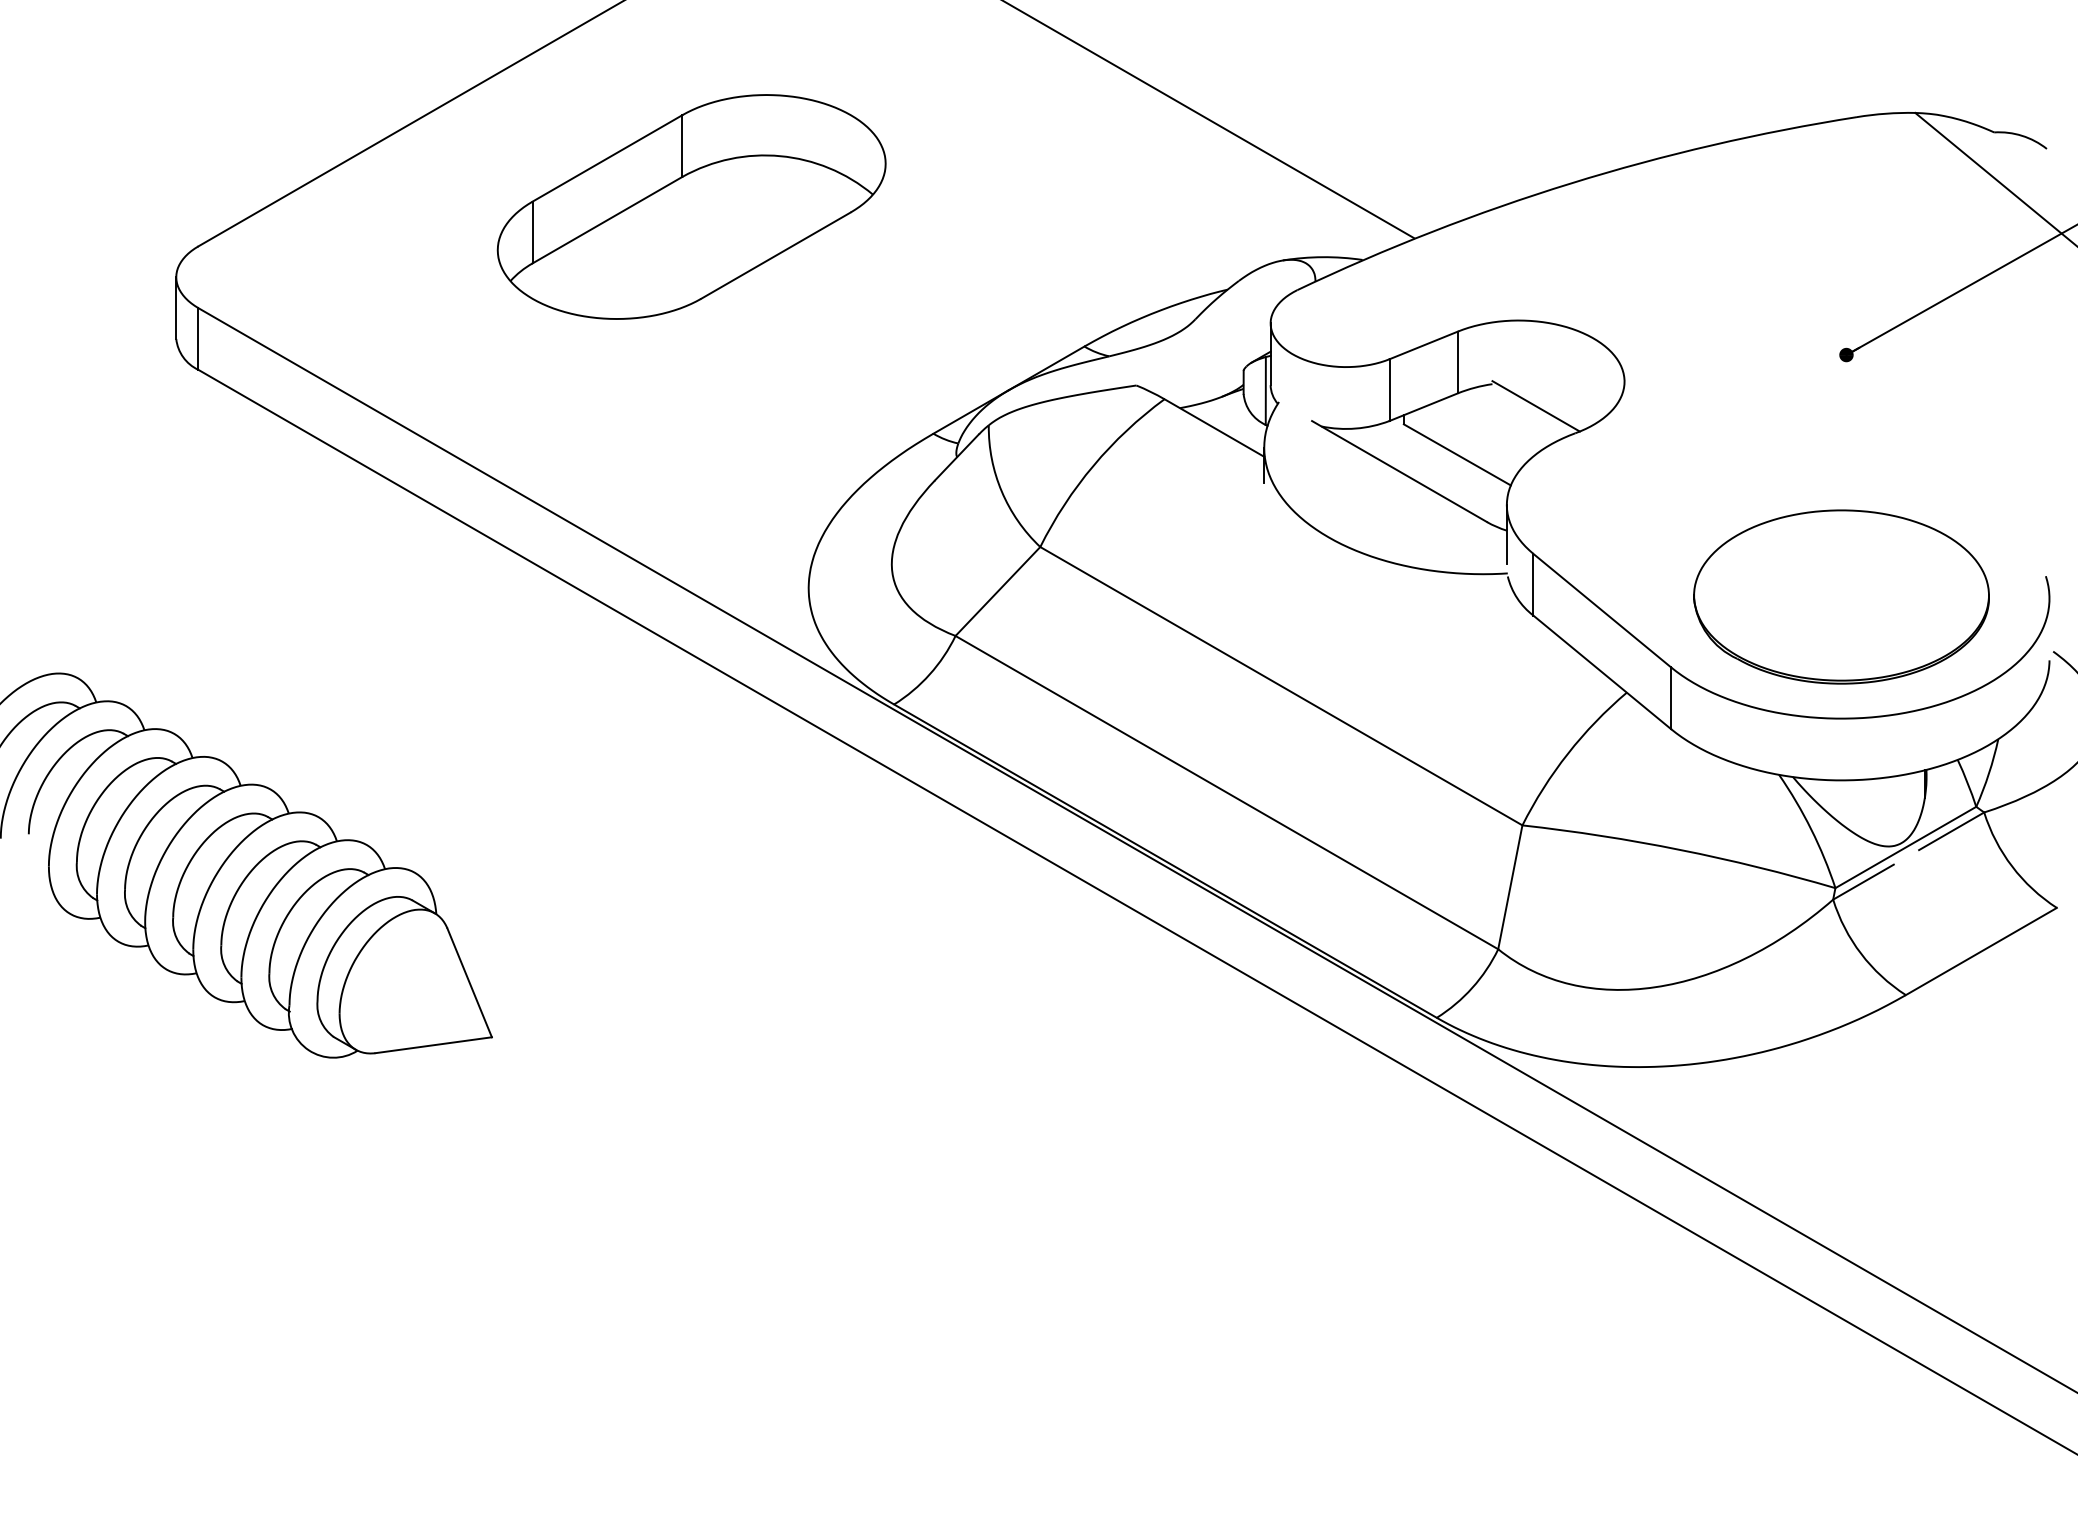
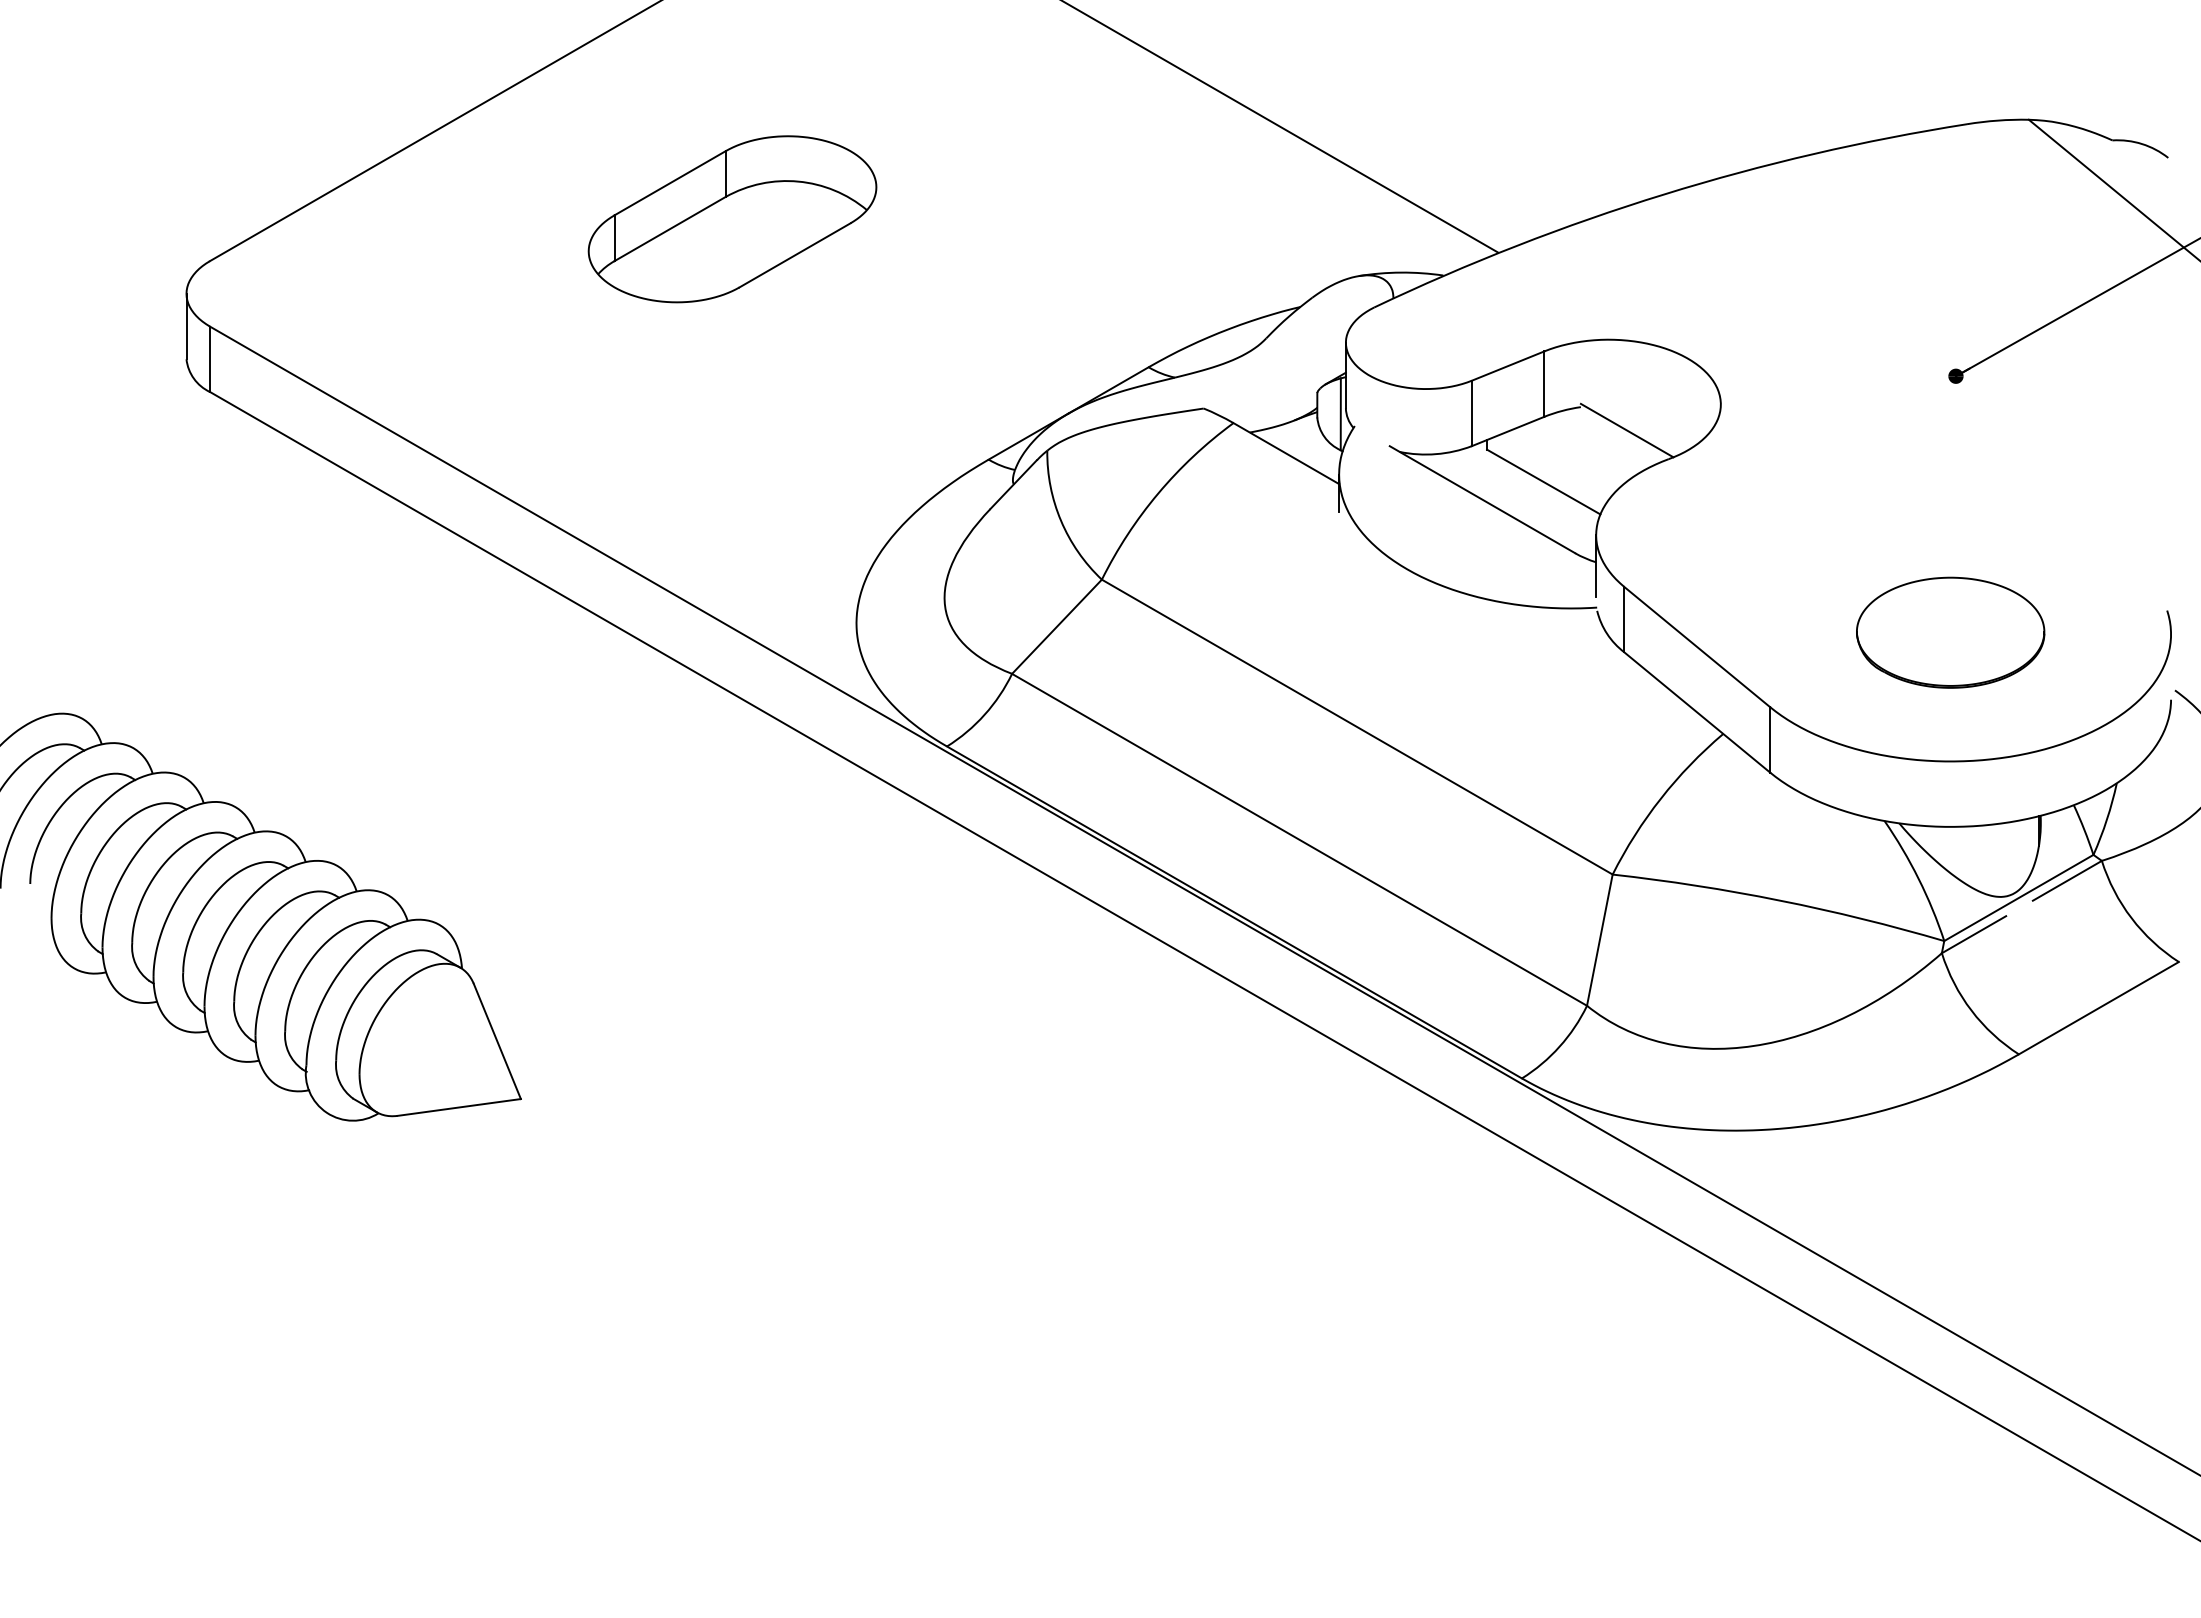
part: (691, 206) -> (732, 218), size x0.7
part: (1841, 596) -> (1950, 632), size x0.6

